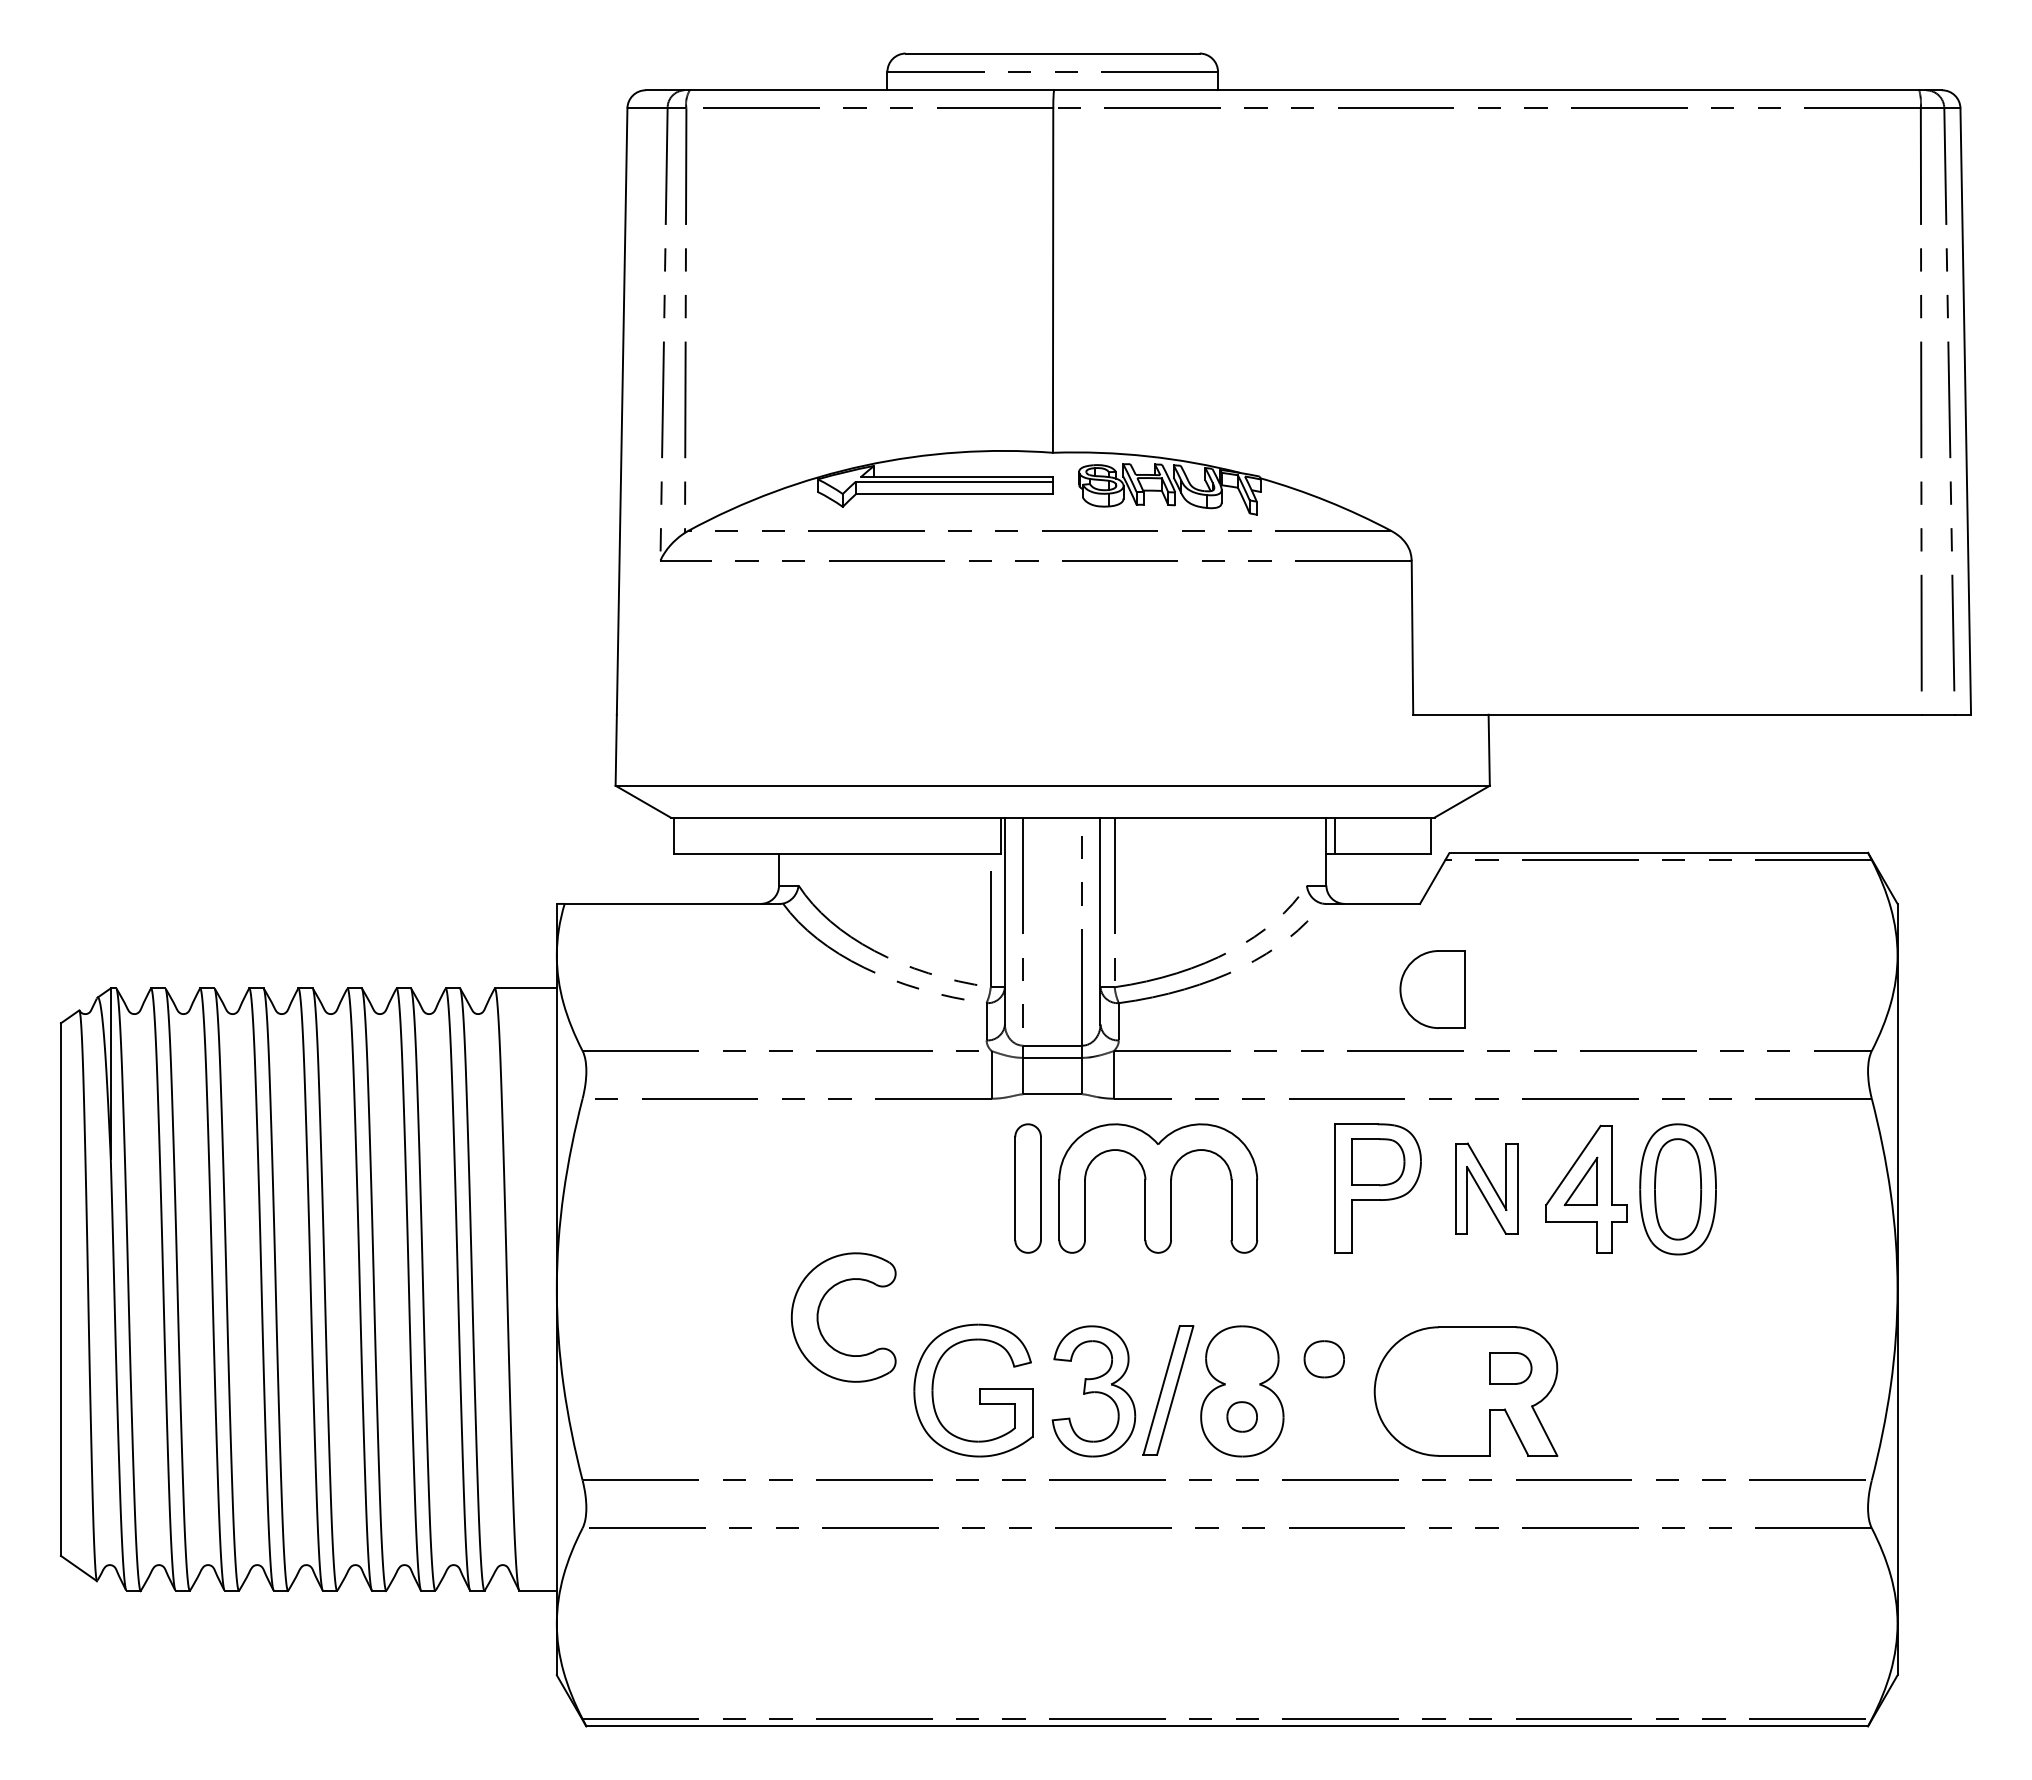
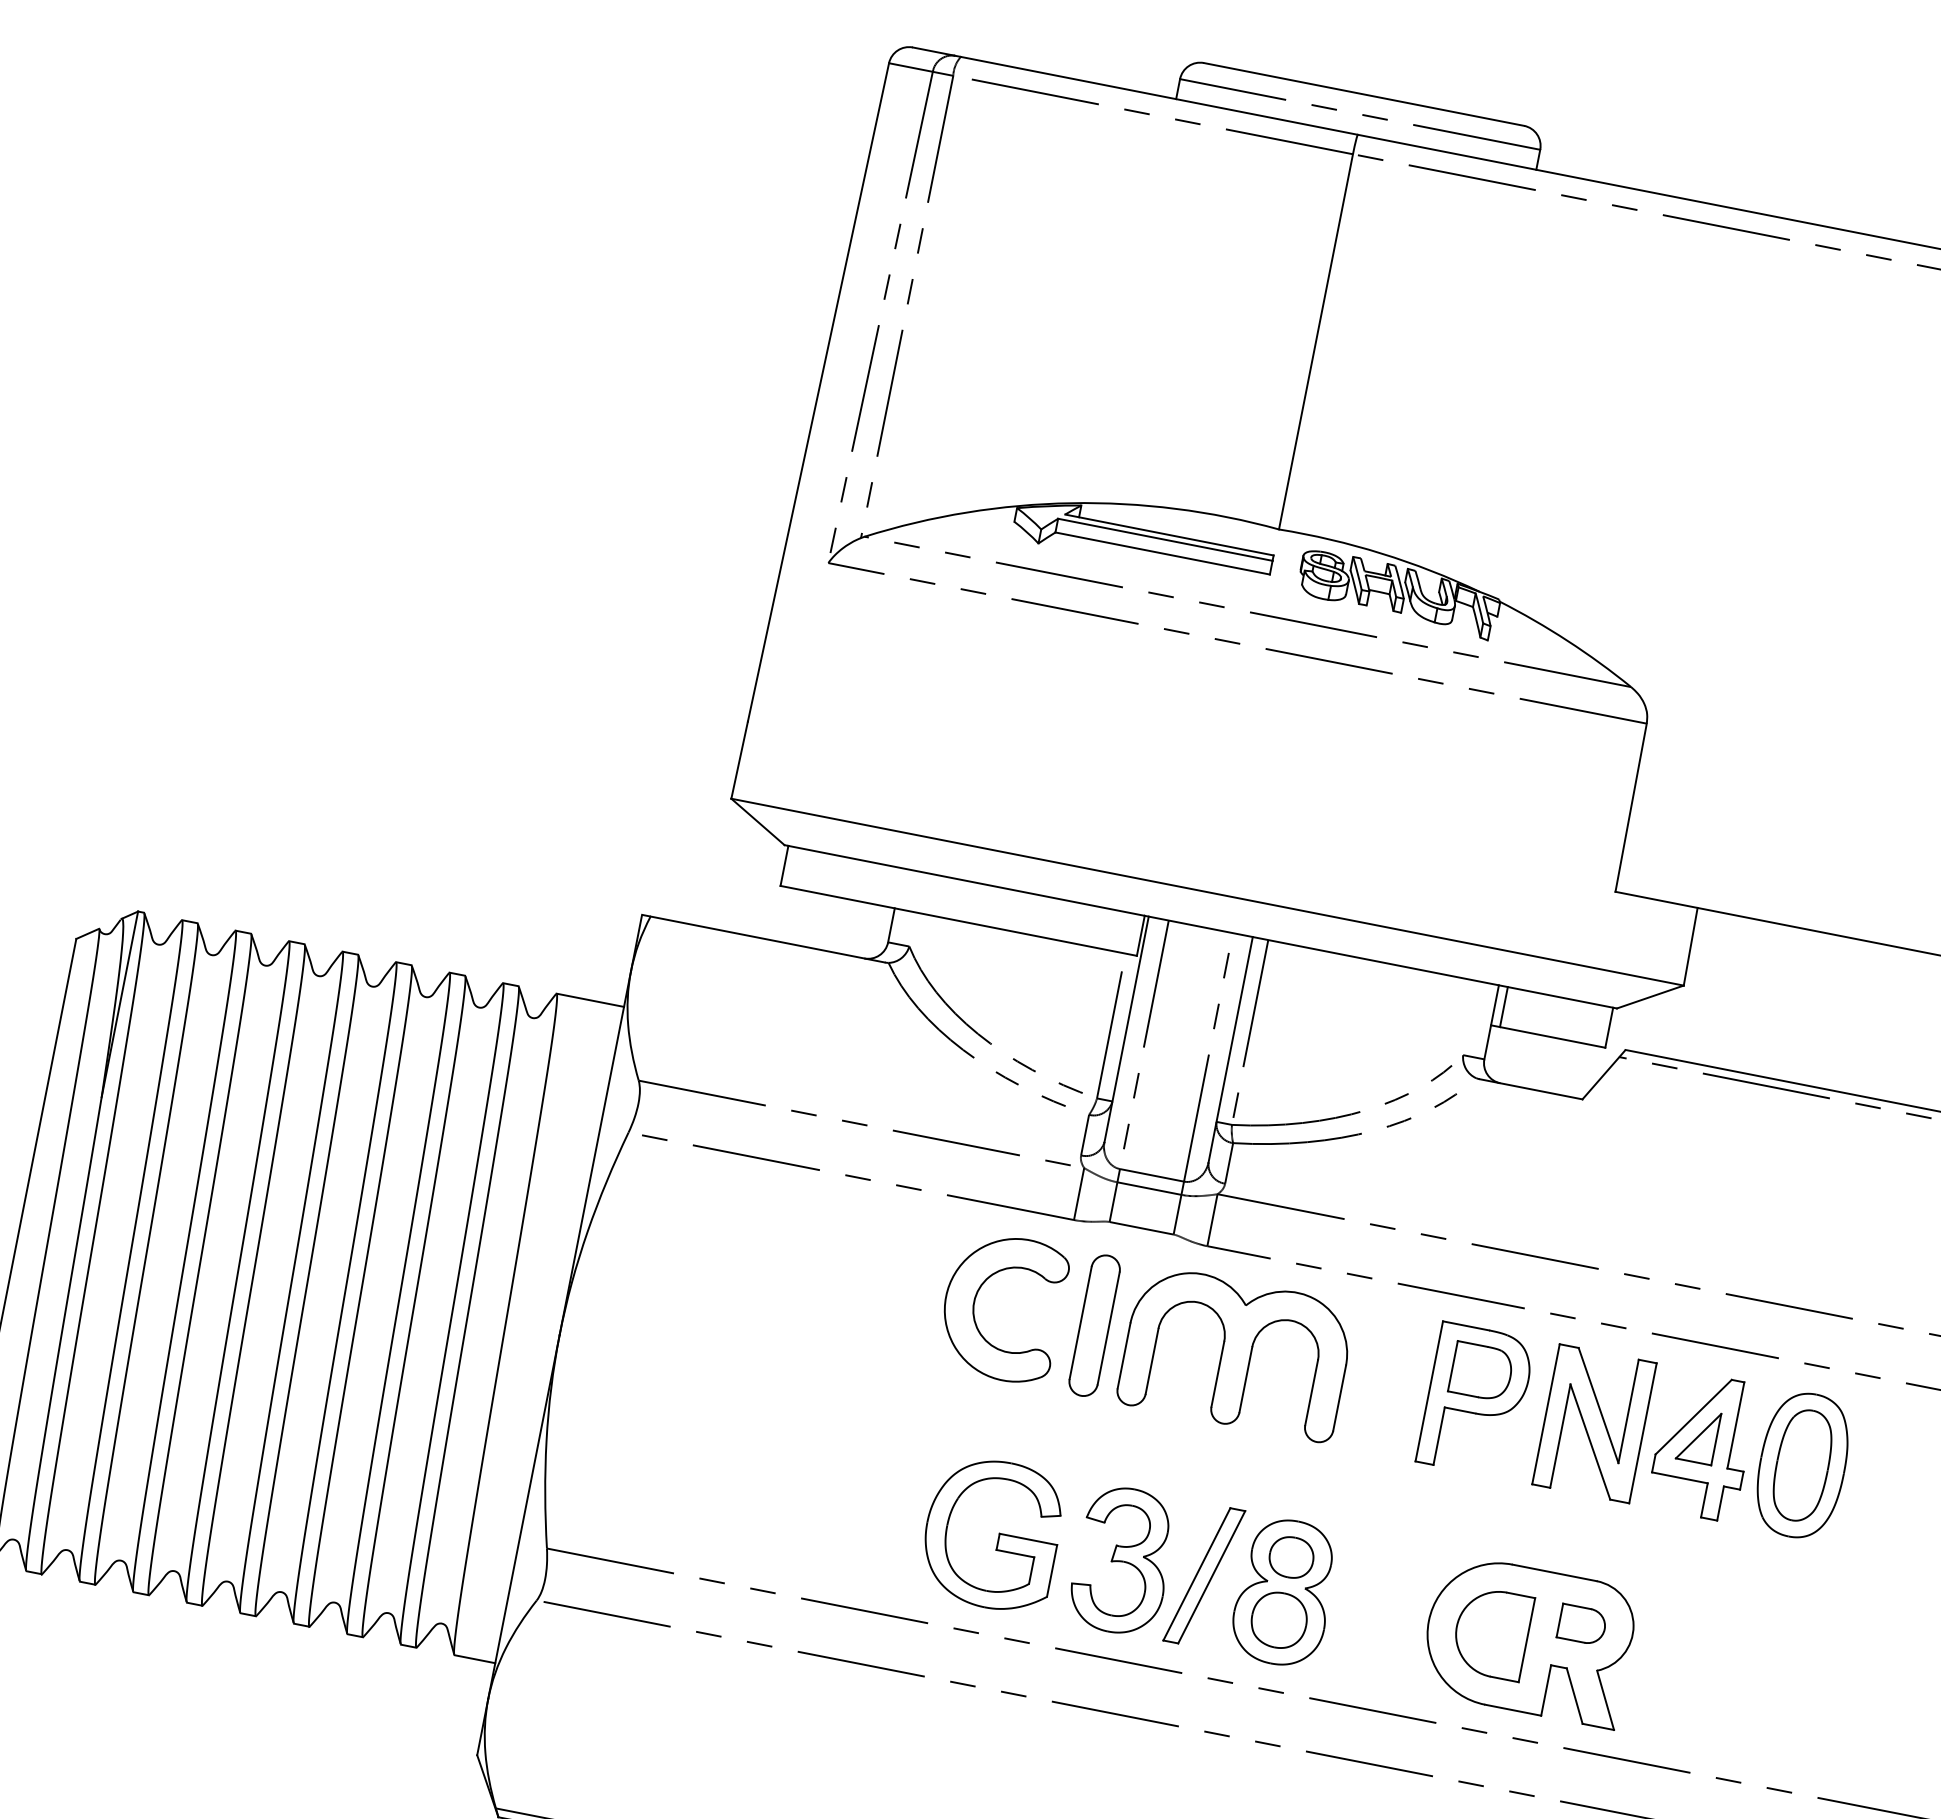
part: (1432, 989) -> (1491, 1633), moved
part: (1486, 1188) -> (1594, 1423), size x1.43
part: (819, 1310) -> (977, 1294), moved
part: (1323, 1359) -> (1290, 1557), moved
part: (1241, 1416) -> (1278, 1619), size x1.67

